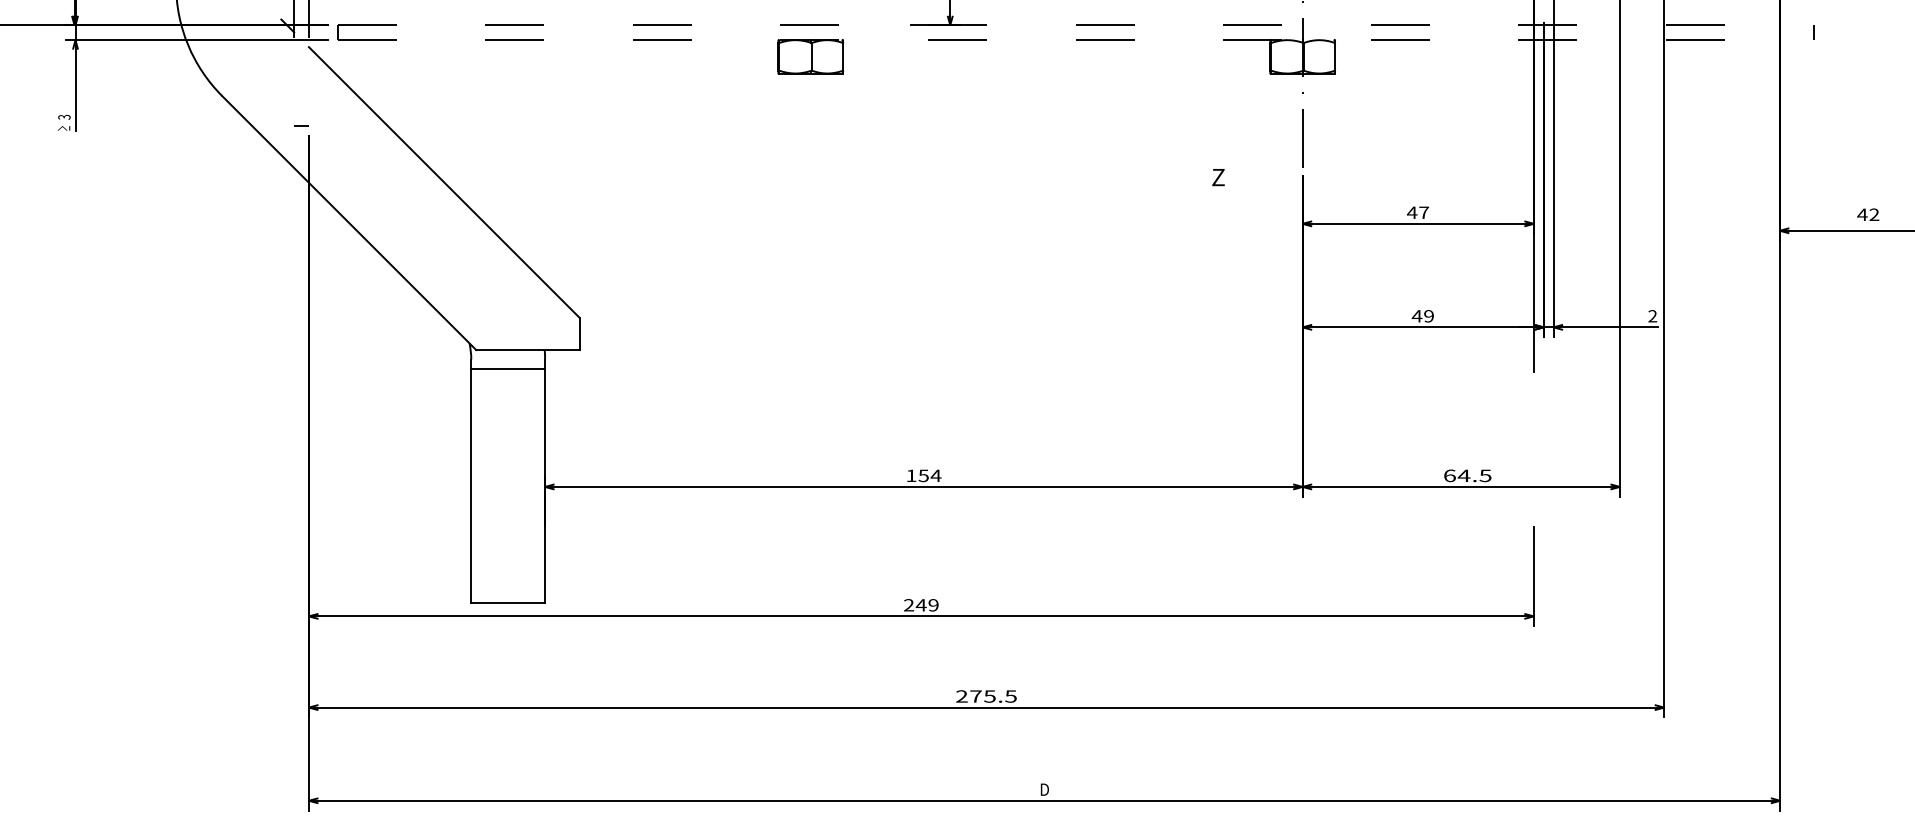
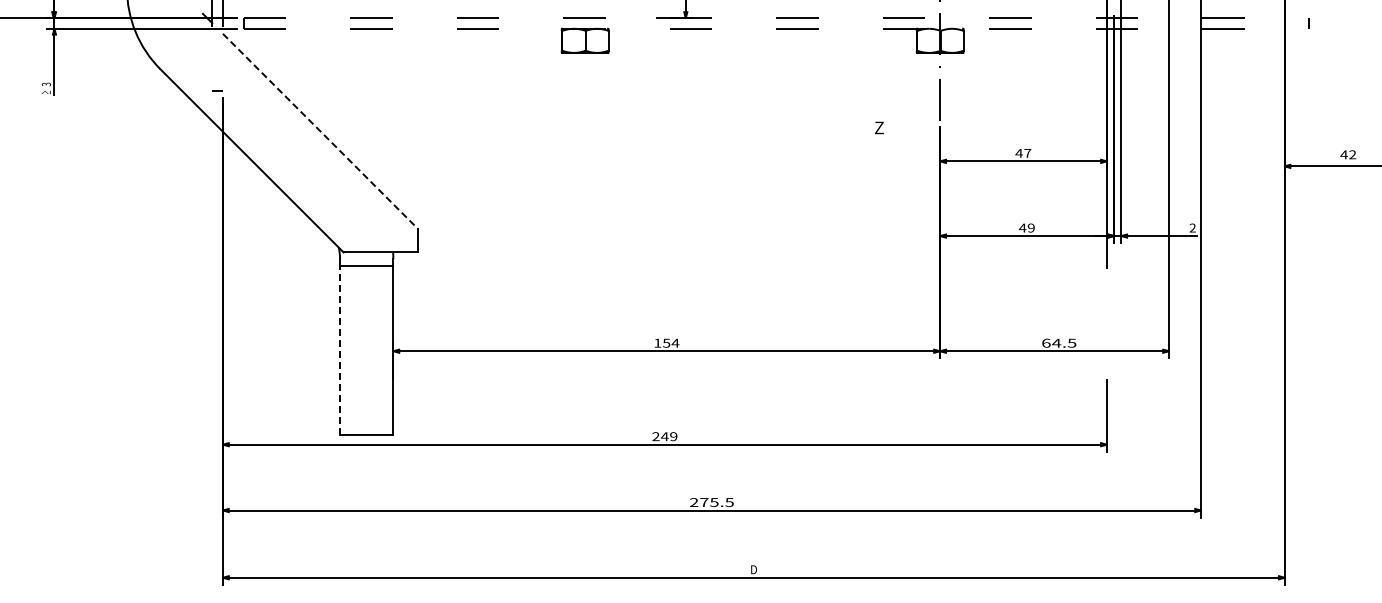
line: (444, 182) -> (320, 131), solid -> dashed
line: (471, 485) -> (340, 350), solid -> dashed

